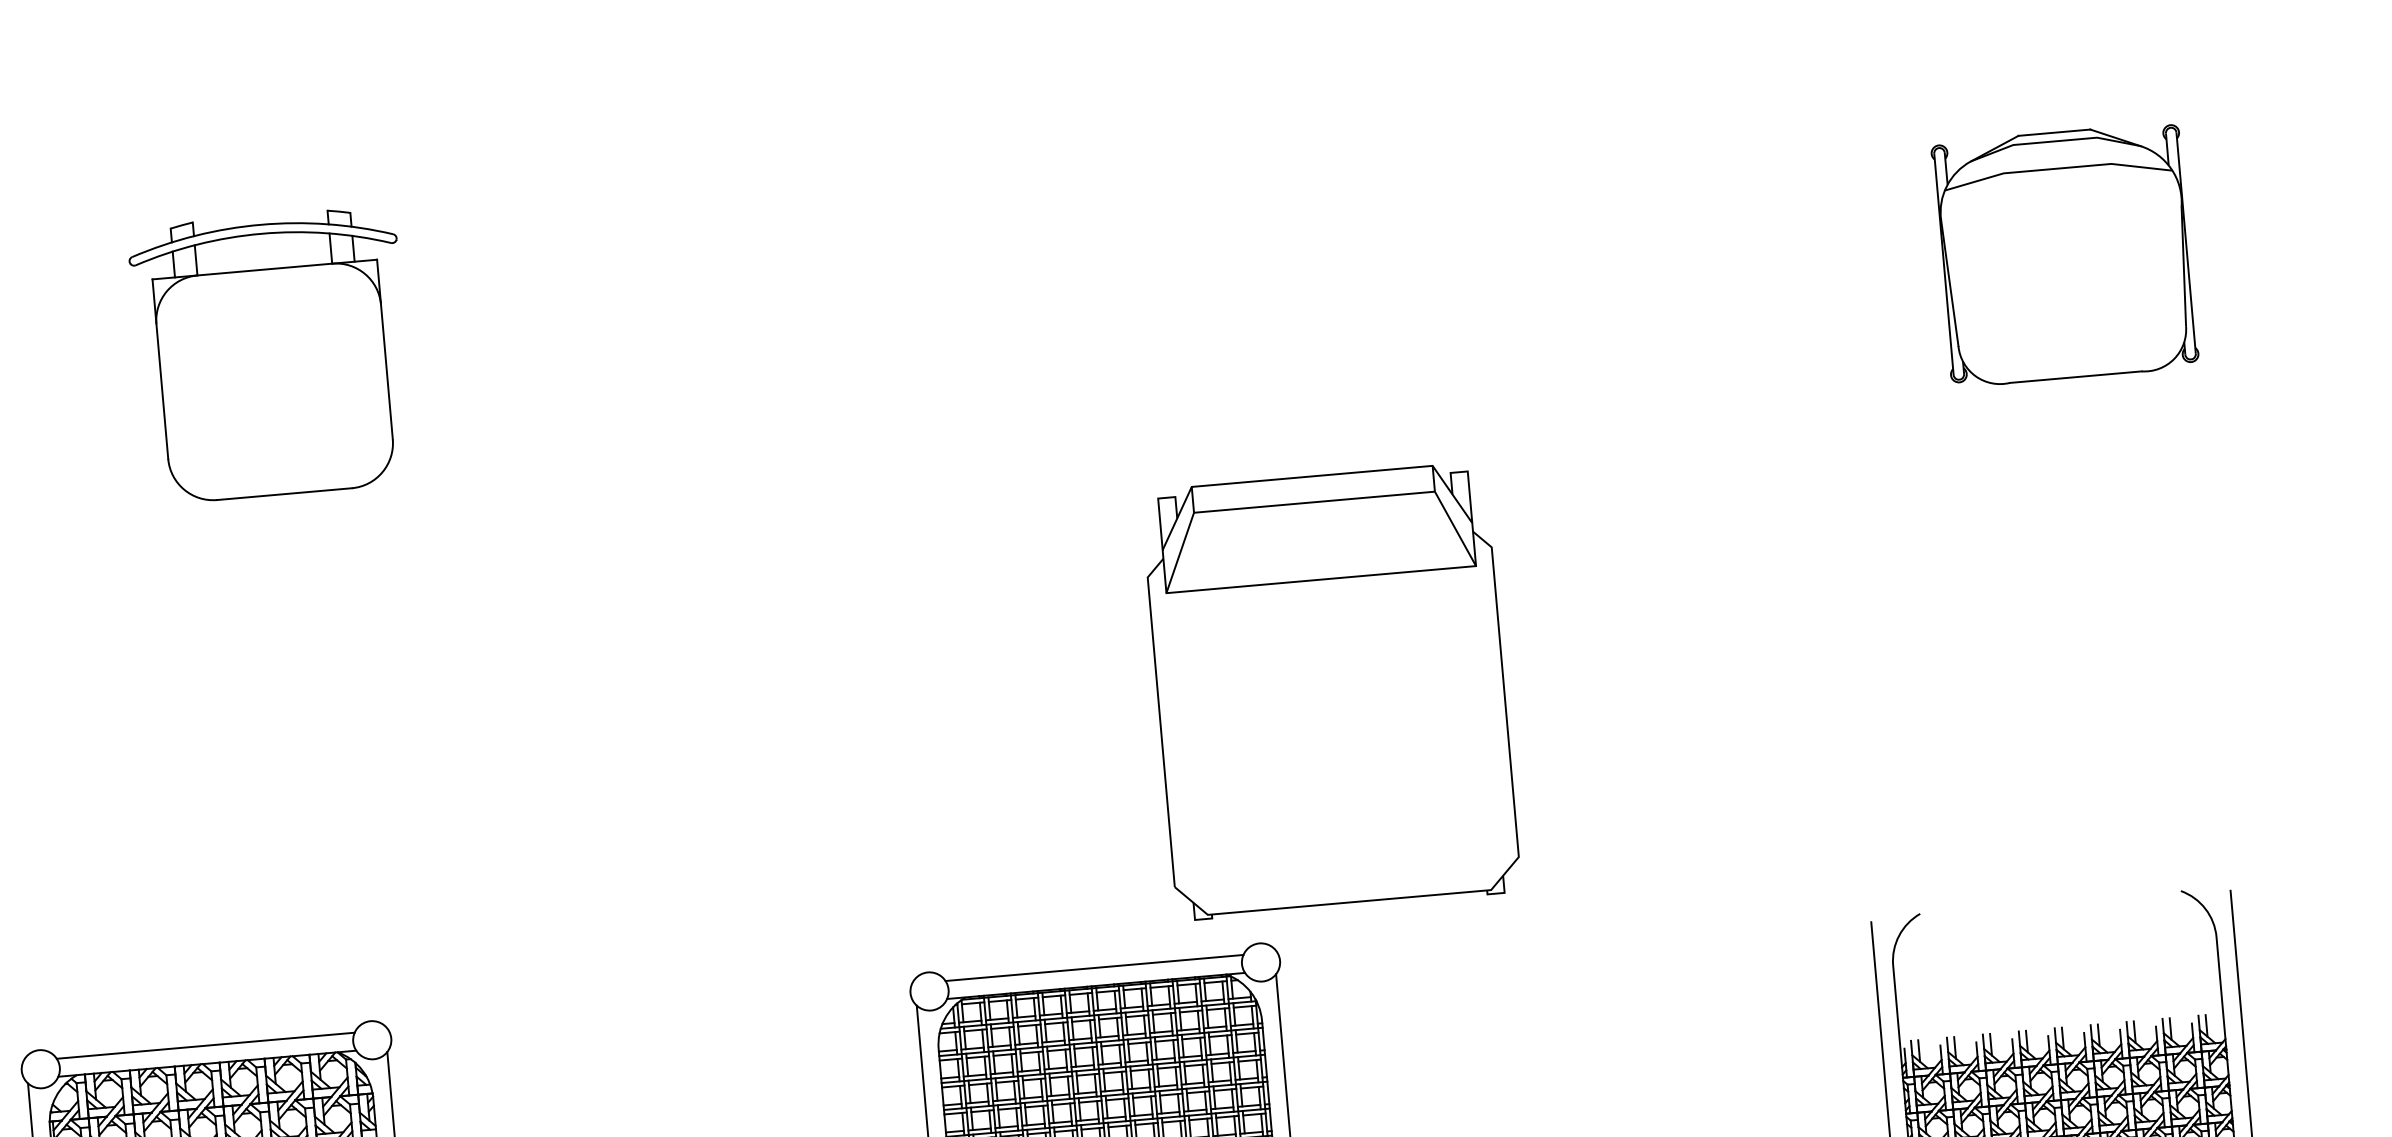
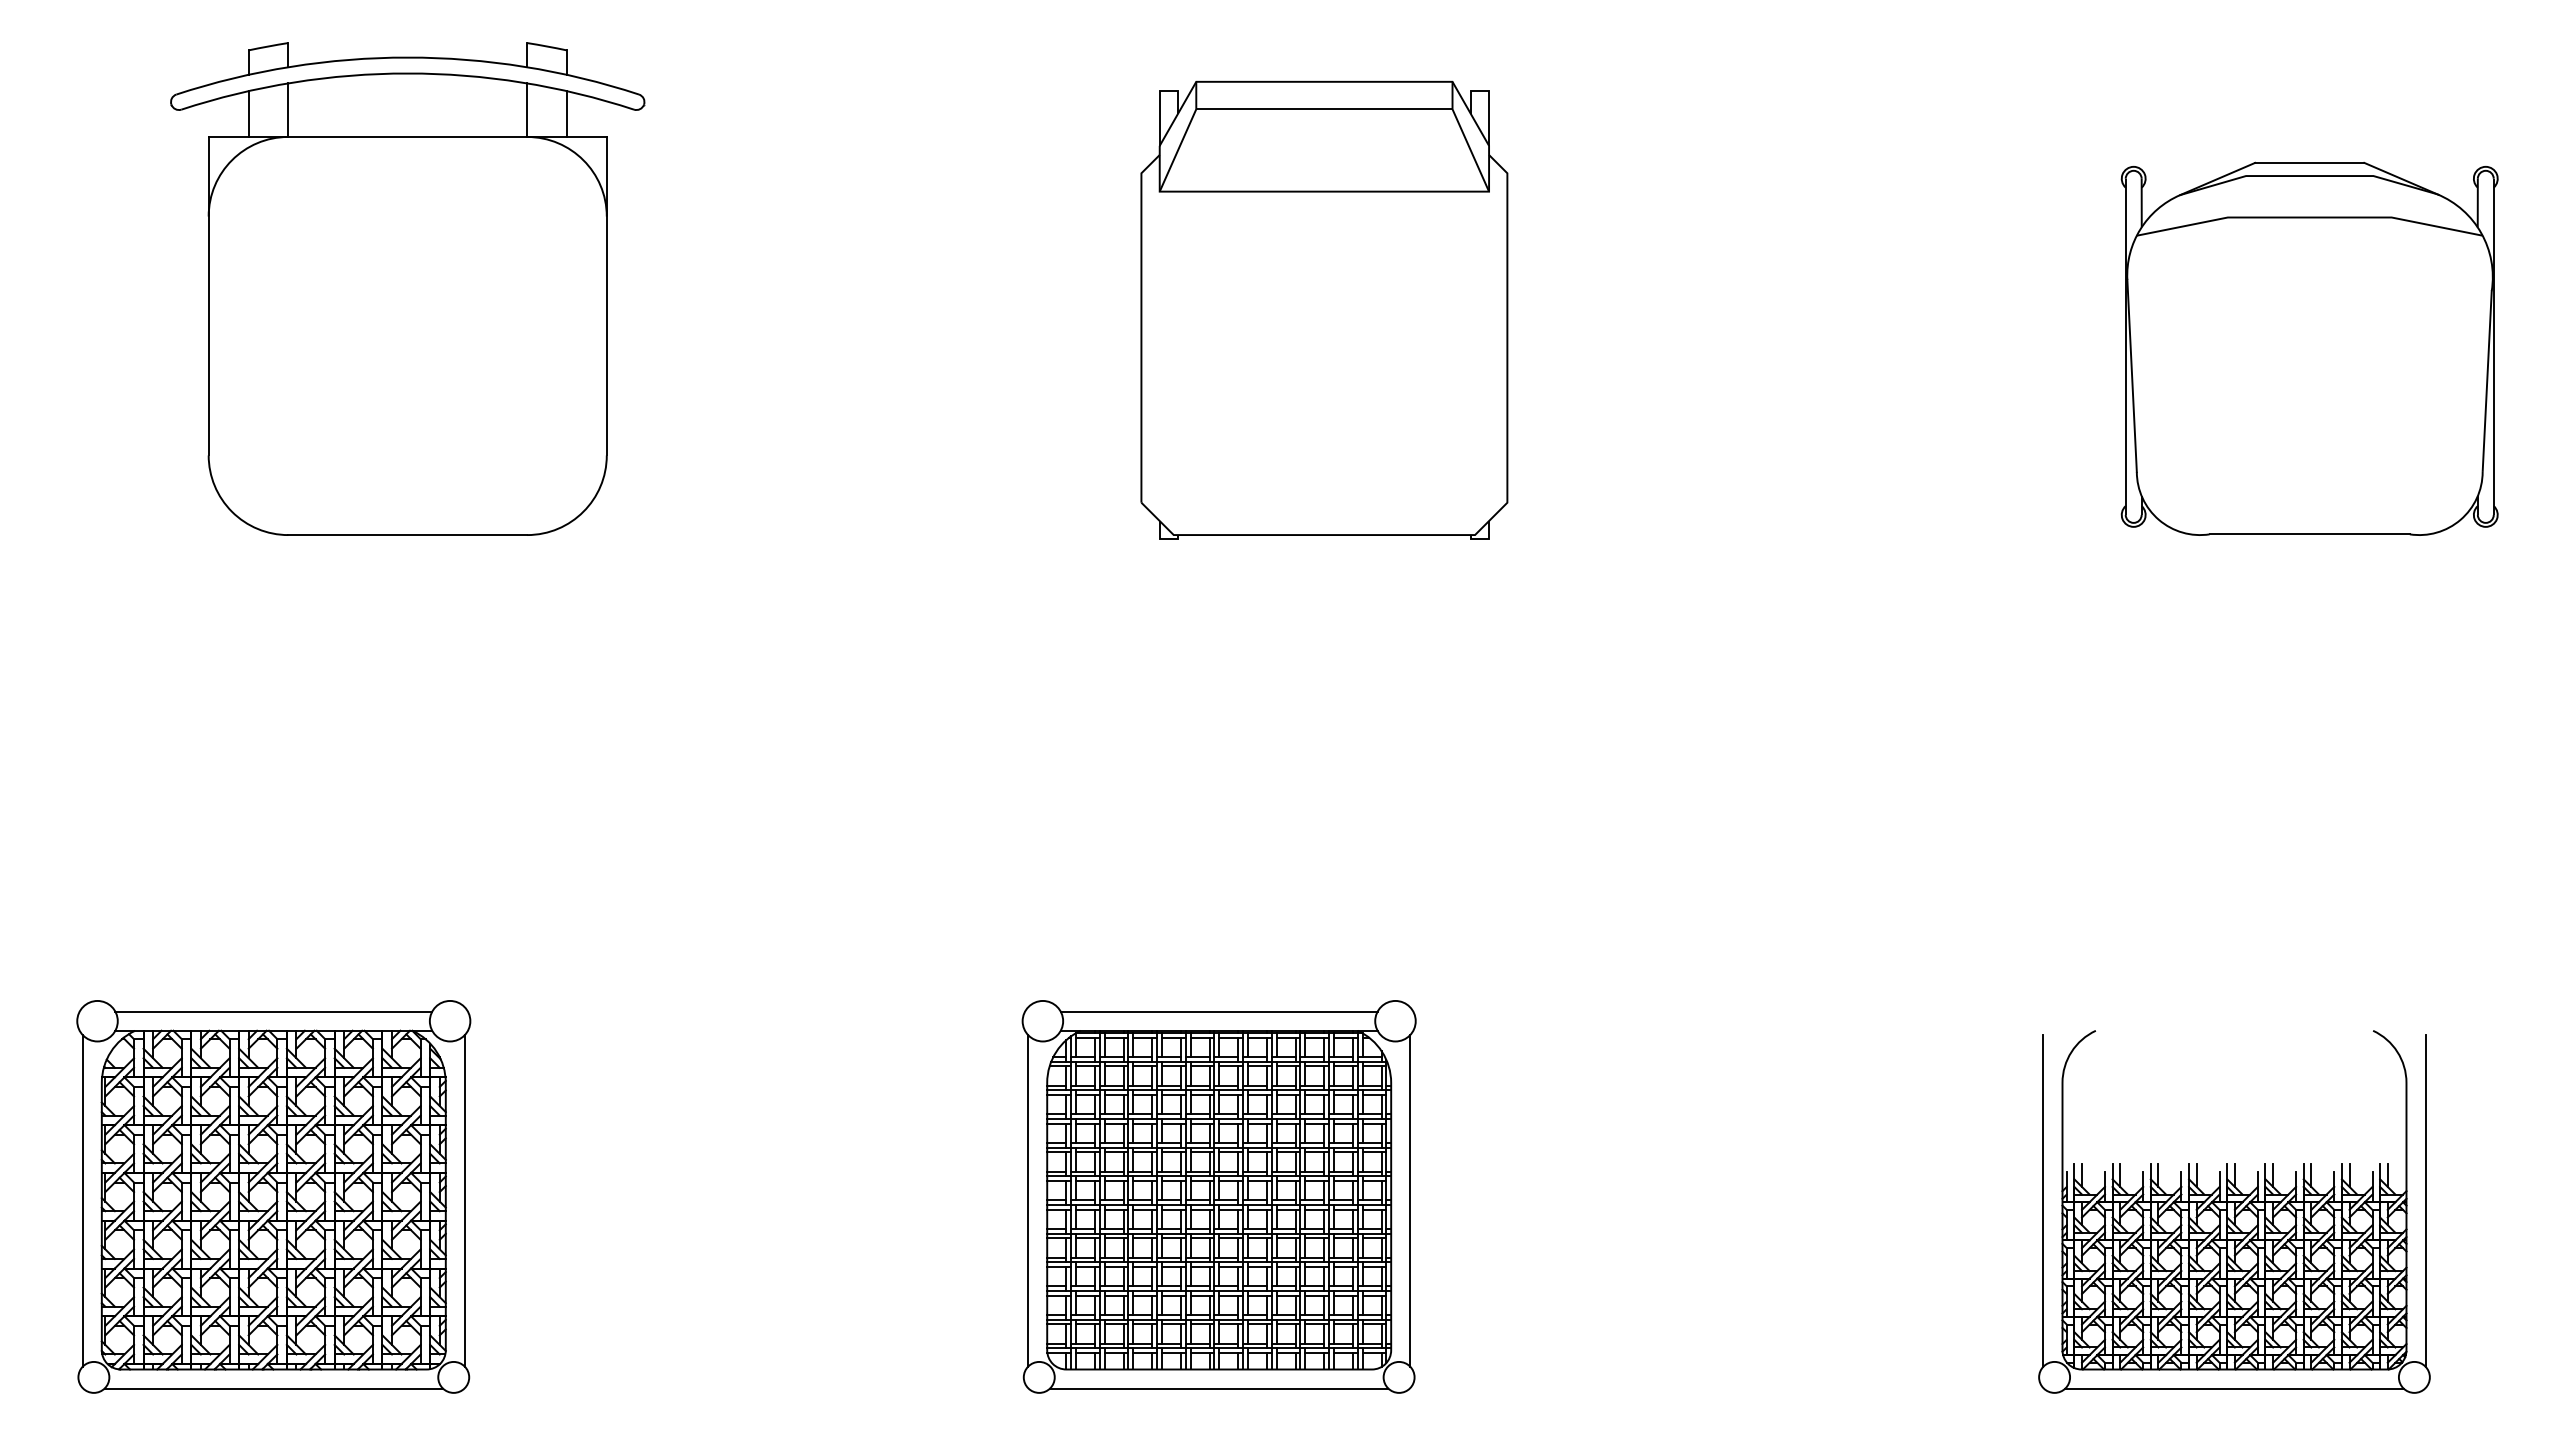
part: (2064, 254) -> (2309, 348), size x1.43
part: (271, 354) -> (407, 288), size x1.67
part: (1331, 690) -> (1324, 309), moved

